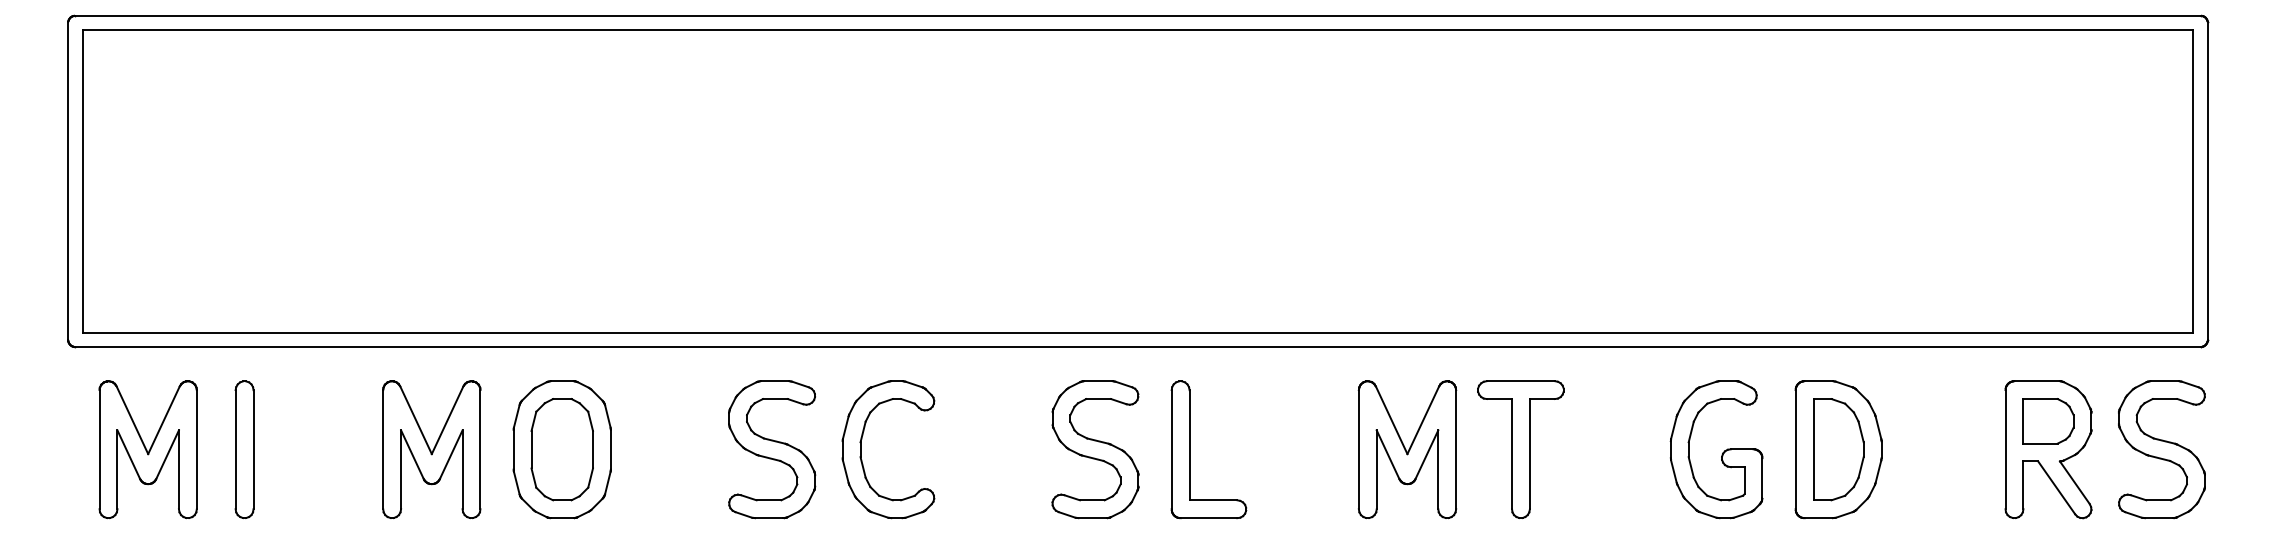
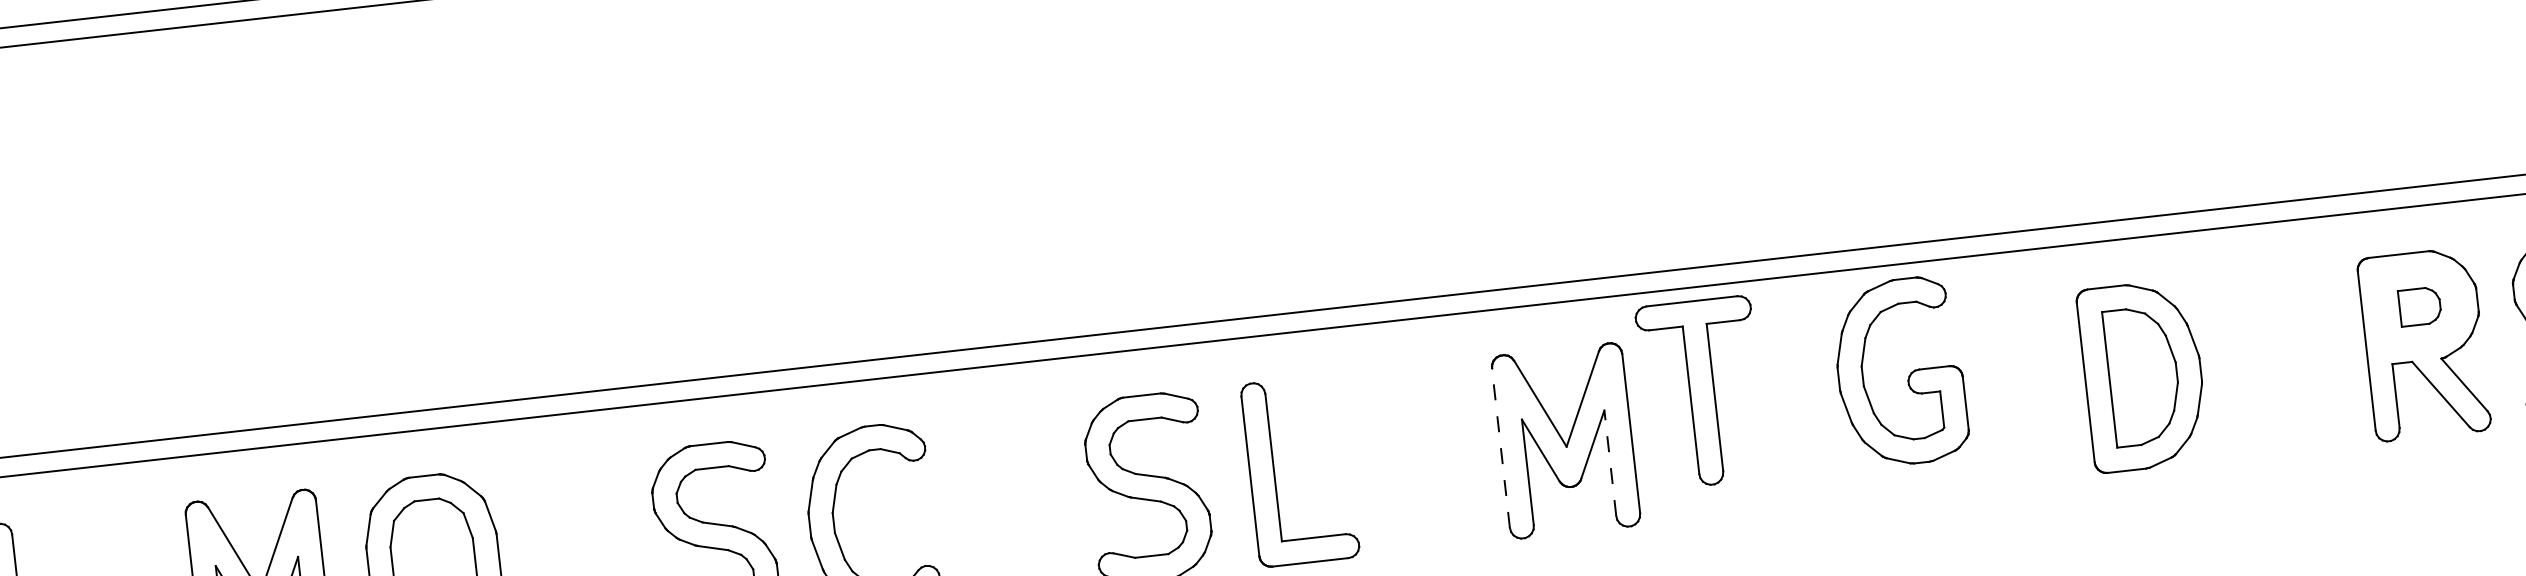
part: (2048, 421) -> (2420, 306), size x0.6
line: (1358, 449) -> (1500, 447), solid -> dashed
part: (1520, 449) -> (1701, 392), moved
part: (1722, 452) -> (1908, 375), moved
line: (1438, 469) -> (1610, 462), solid -> dashed

